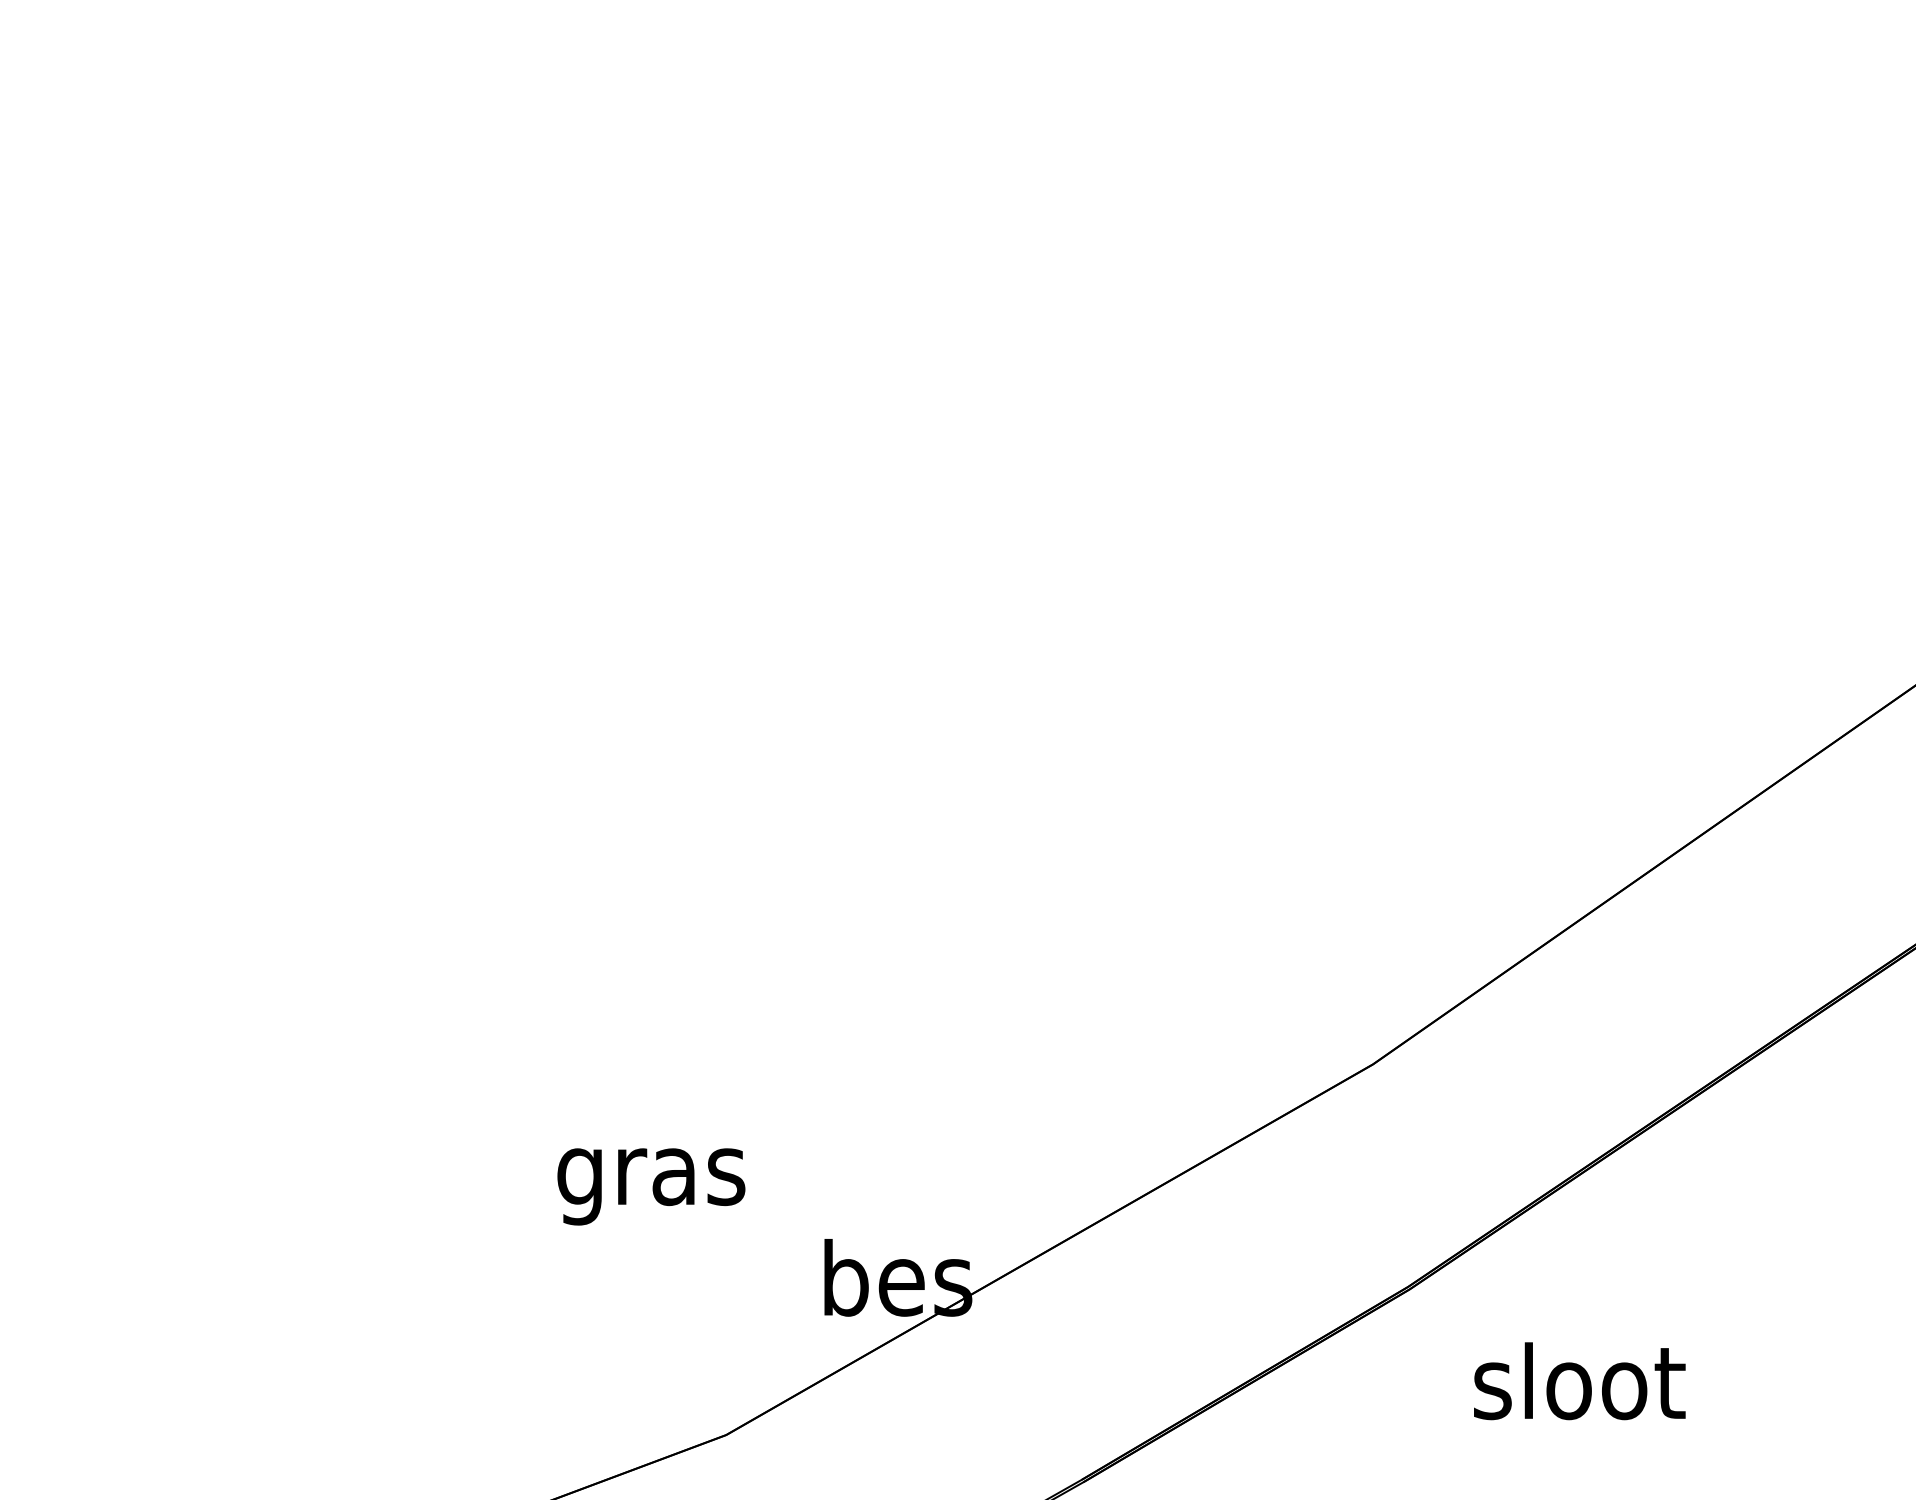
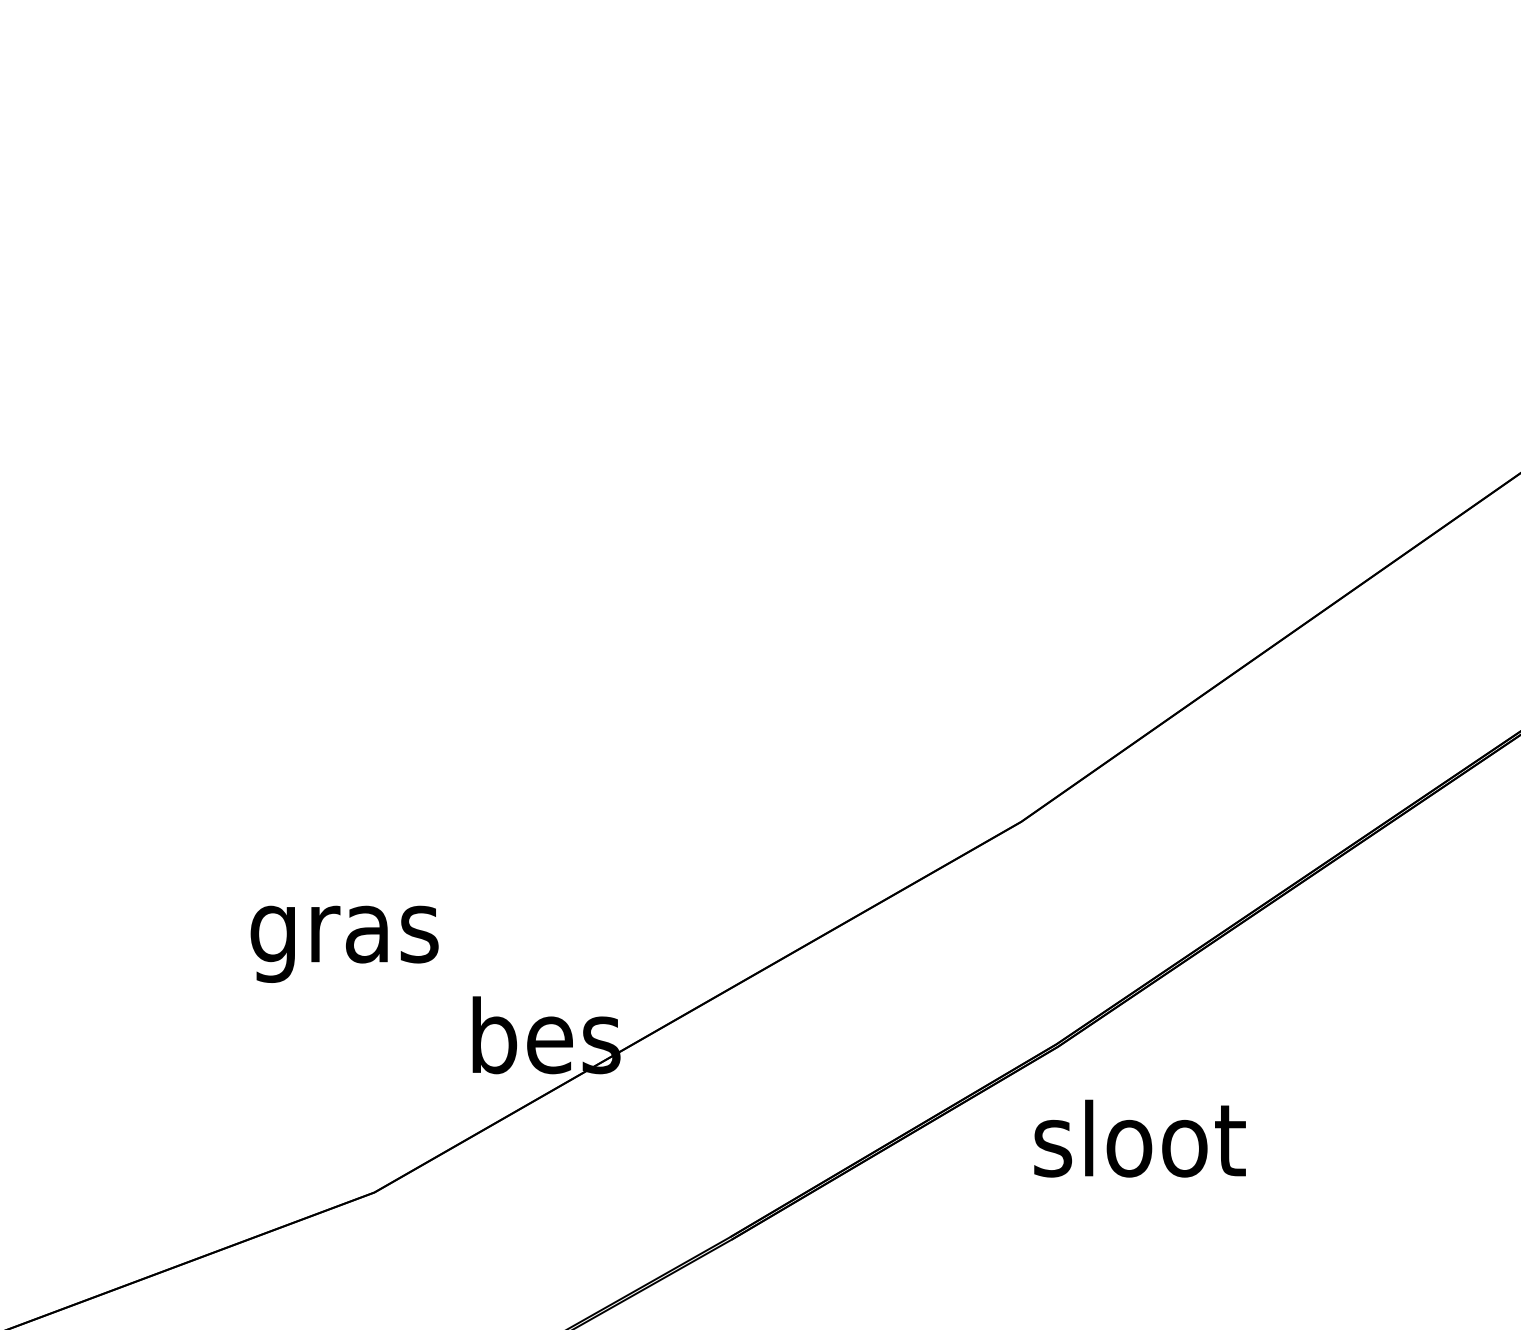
text: (651, 1186) -> (344, 943), moved
text: (1579, 1381) -> (1139, 1138), moved

